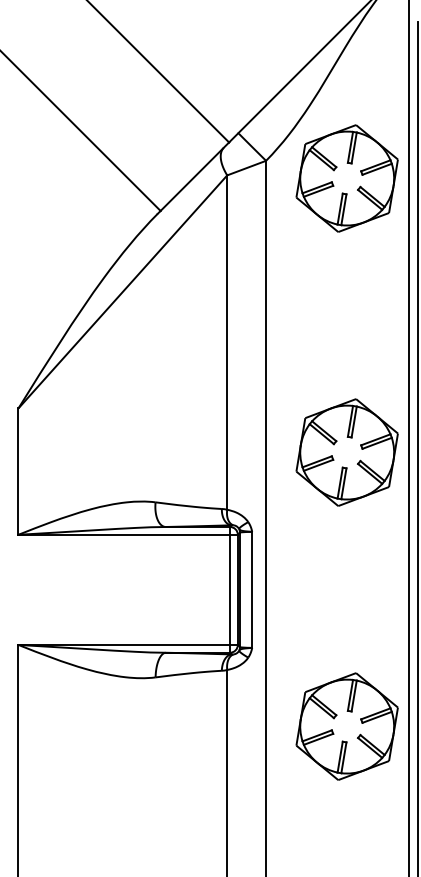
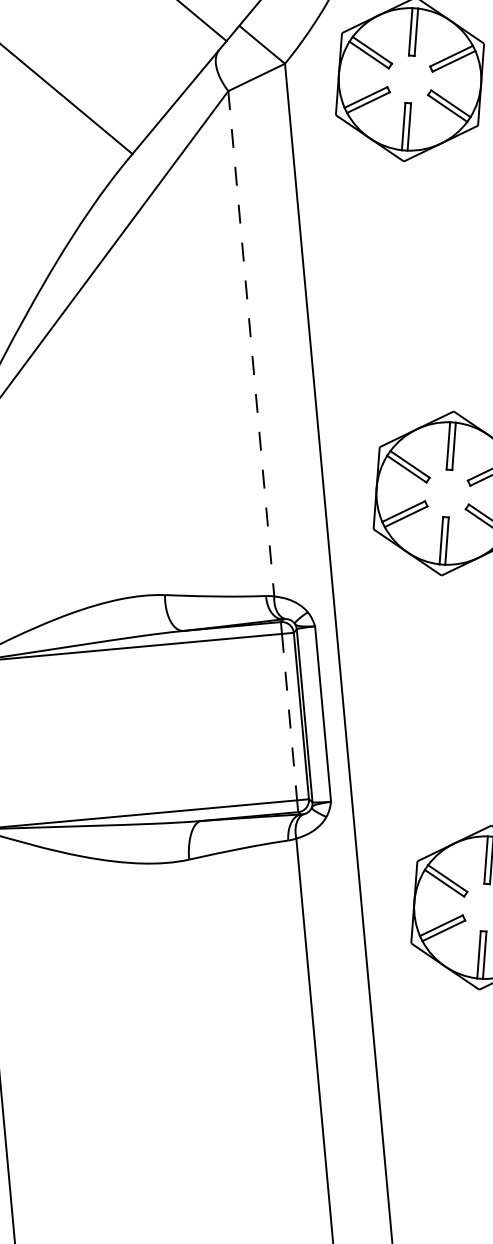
line: (227, 343) -> (251, 345), solid -> dashed
line: (230, 590) -> (290, 718), solid -> dashed

